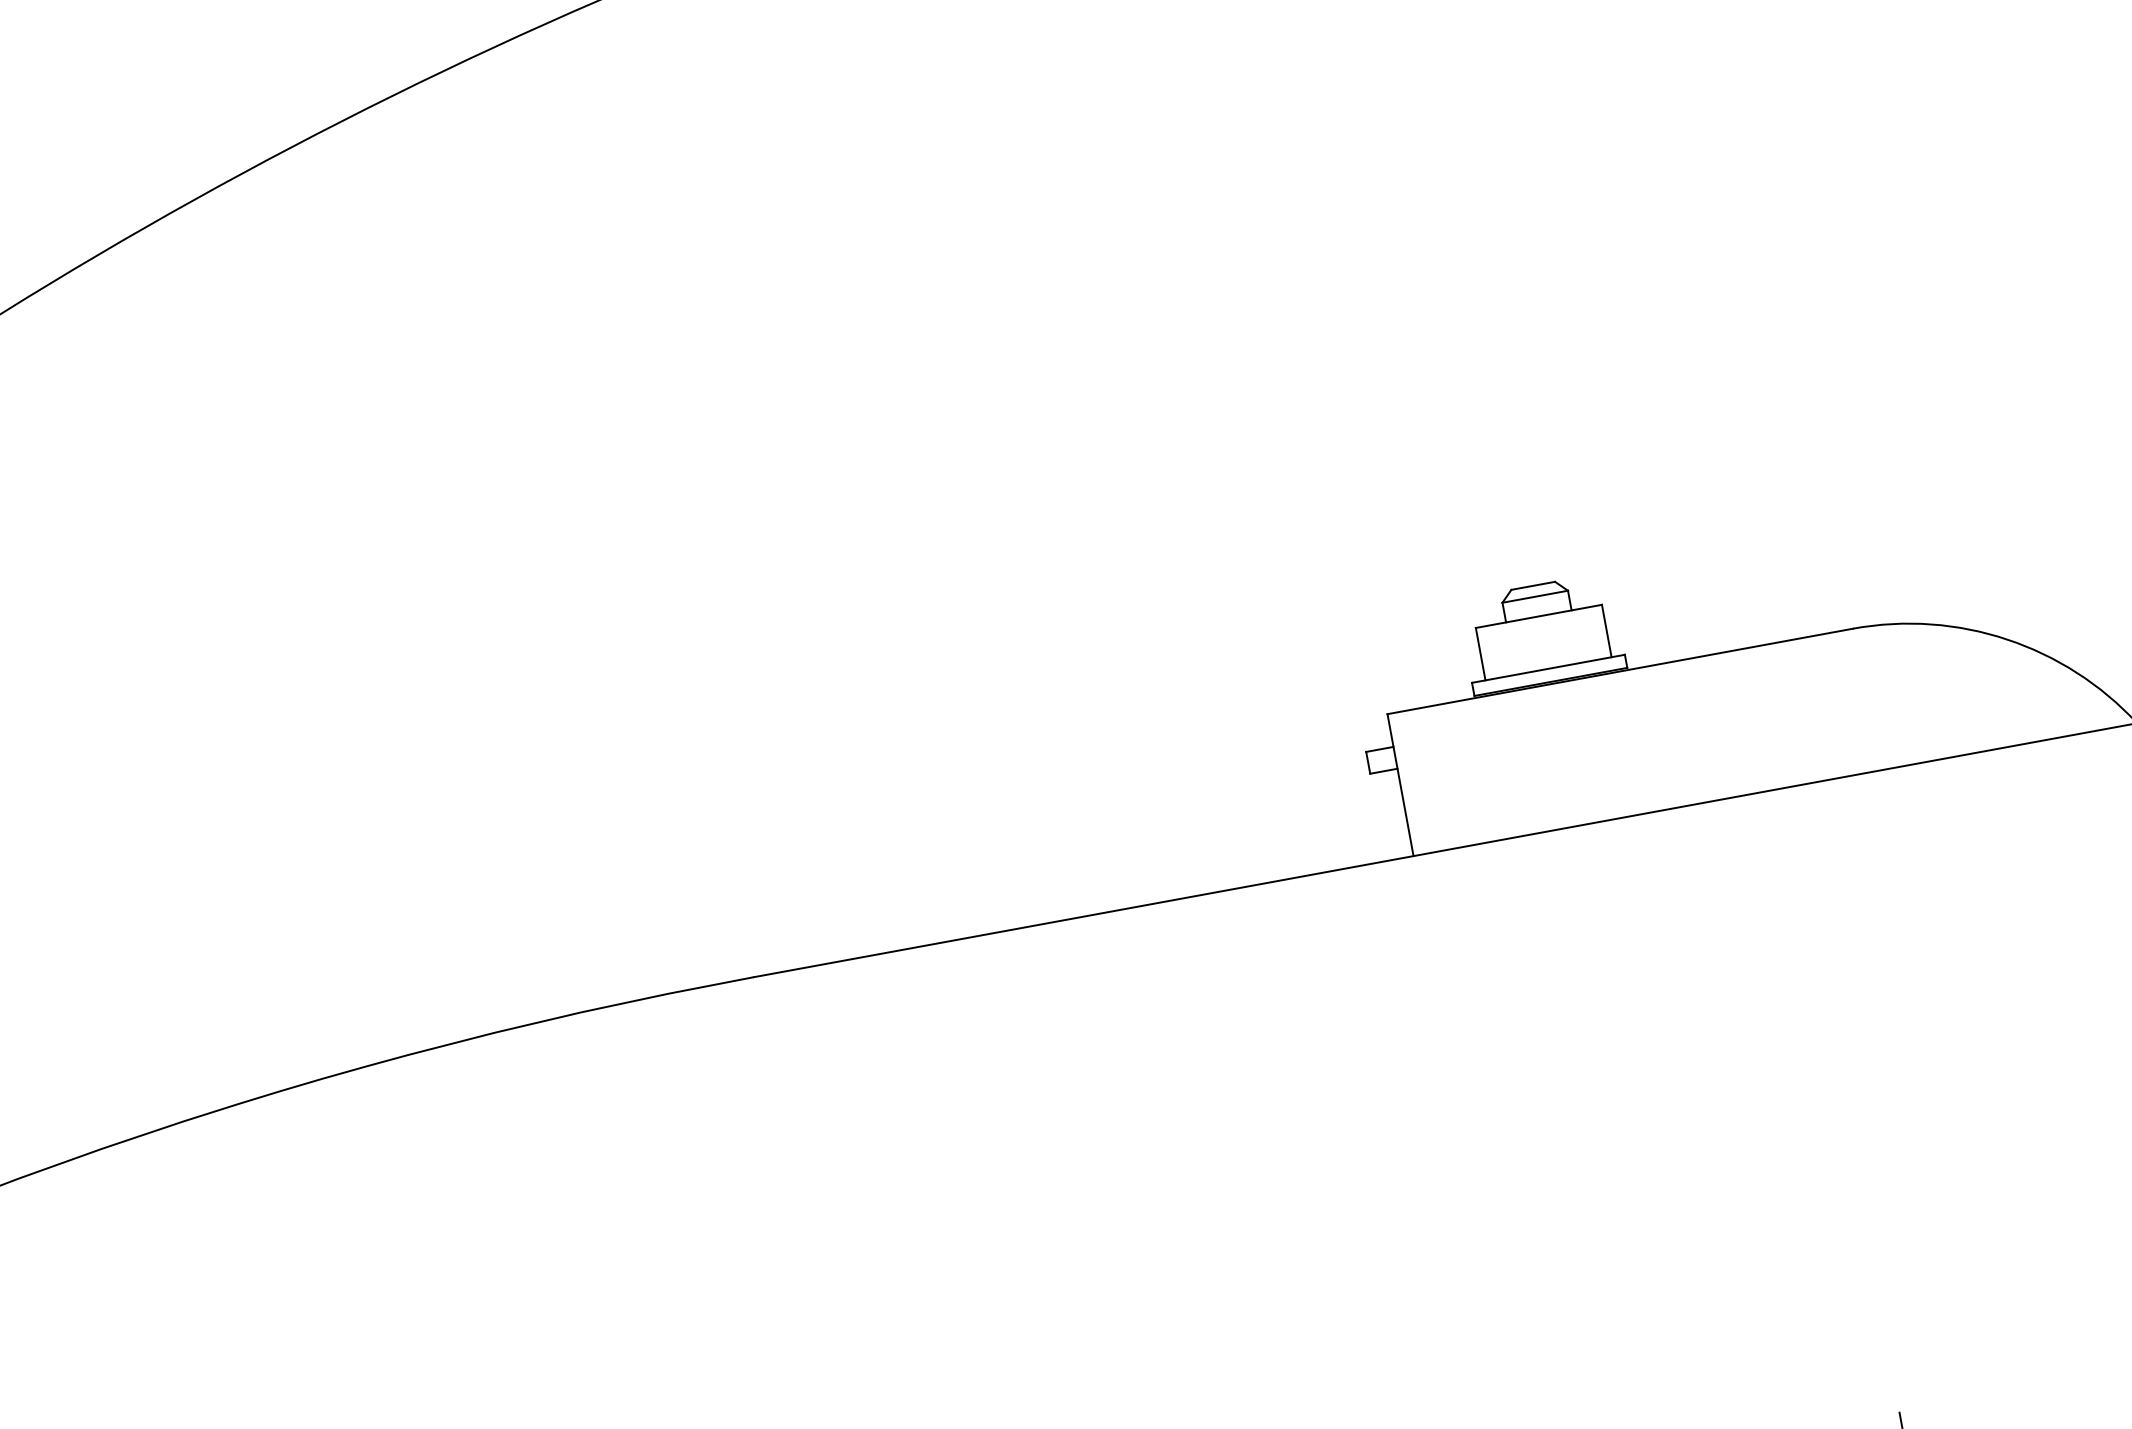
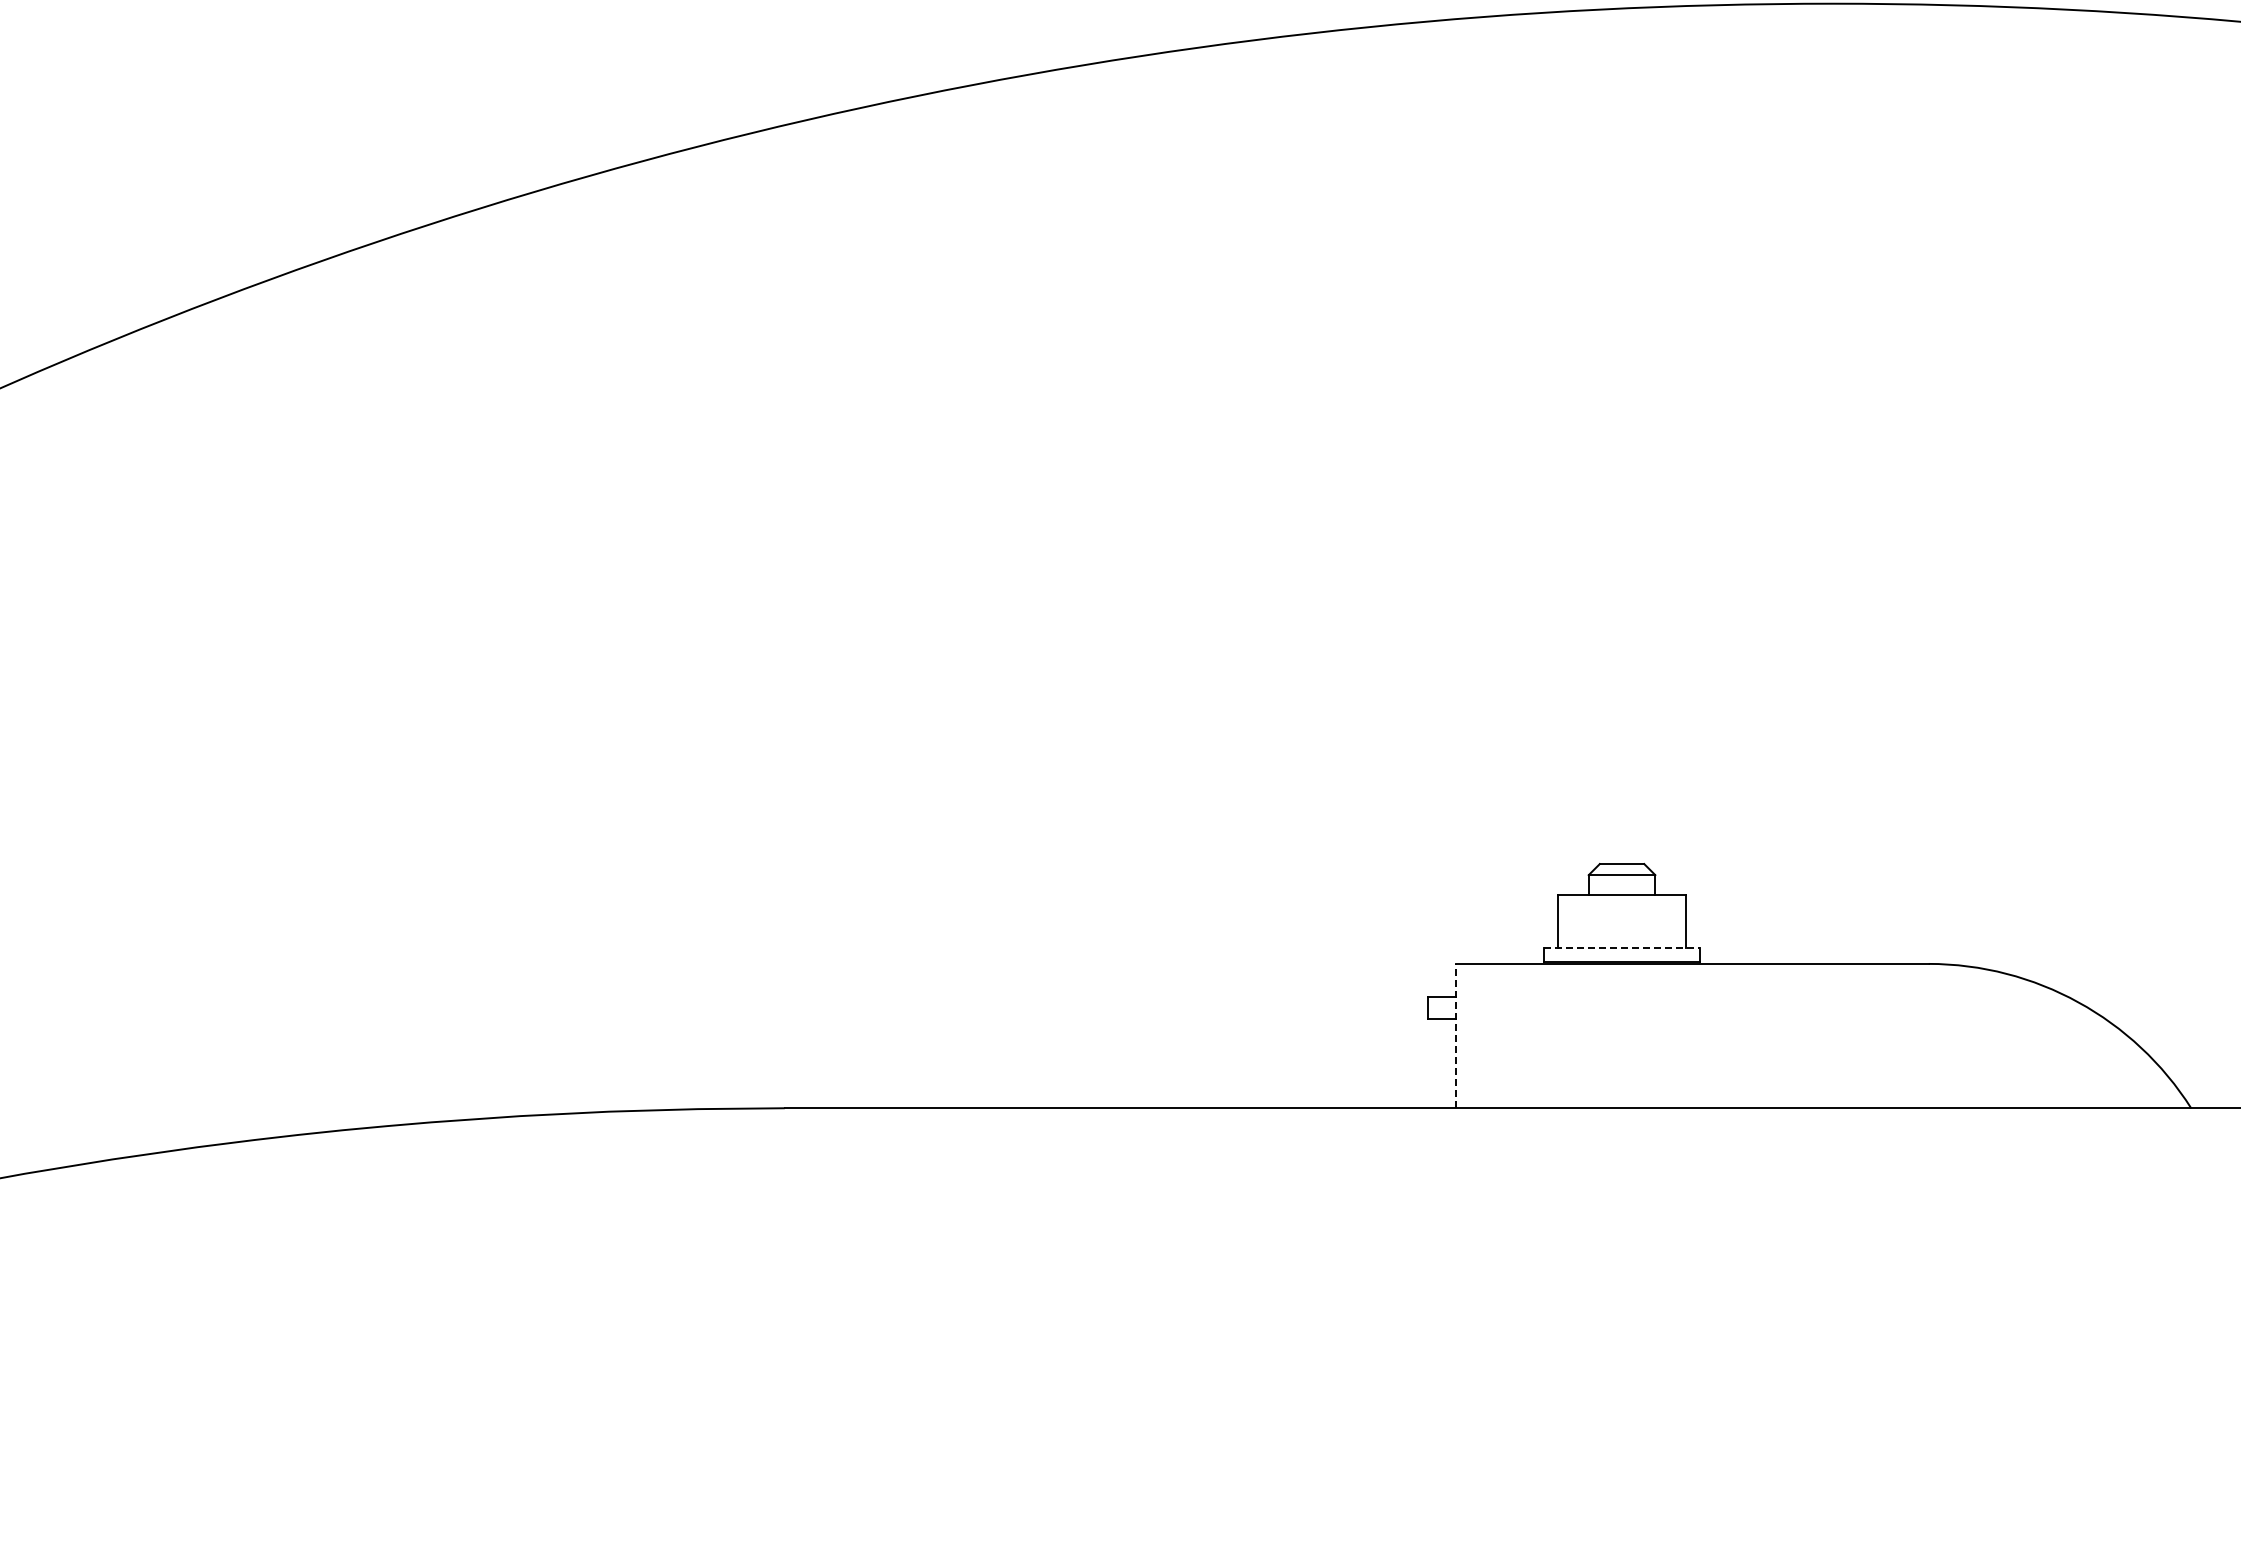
line: (1548, 668) -> (1622, 948), solid -> dashed
line: (1400, 784) -> (1455, 1035), solid -> dashed

